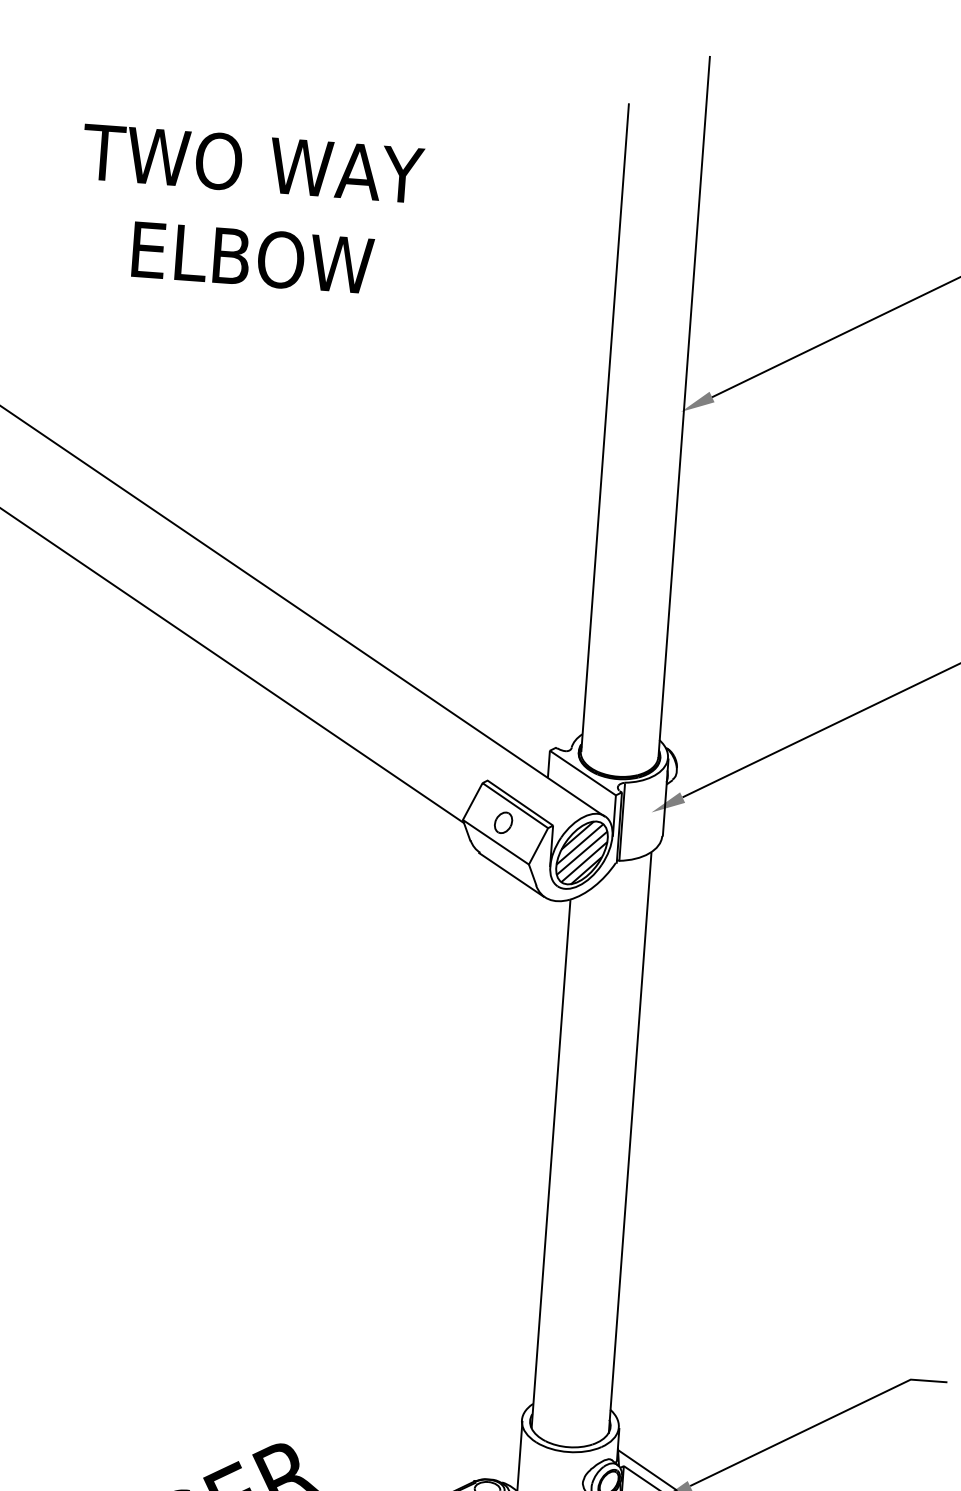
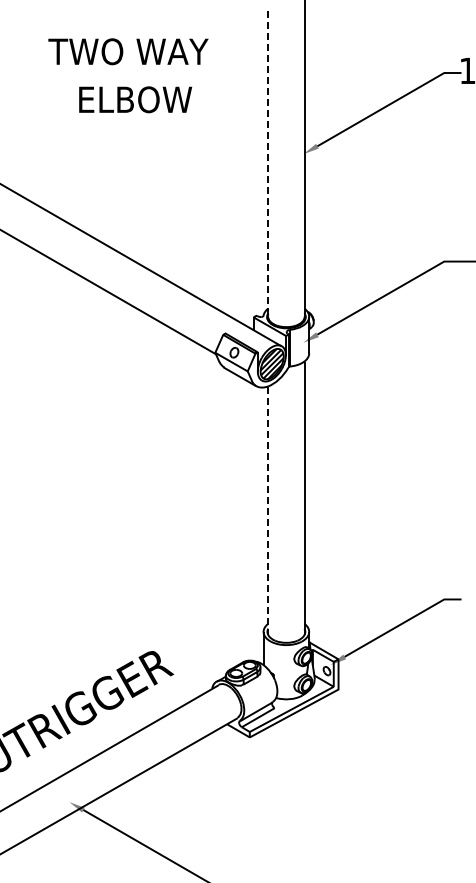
text: (253, 163) -> (128, 51), moved
text: (252, 257) -> (135, 99), moved
line: (605, 428) -> (268, 164), solid -> dashed
line: (551, 1165) -> (268, 511), solid -> dashed

